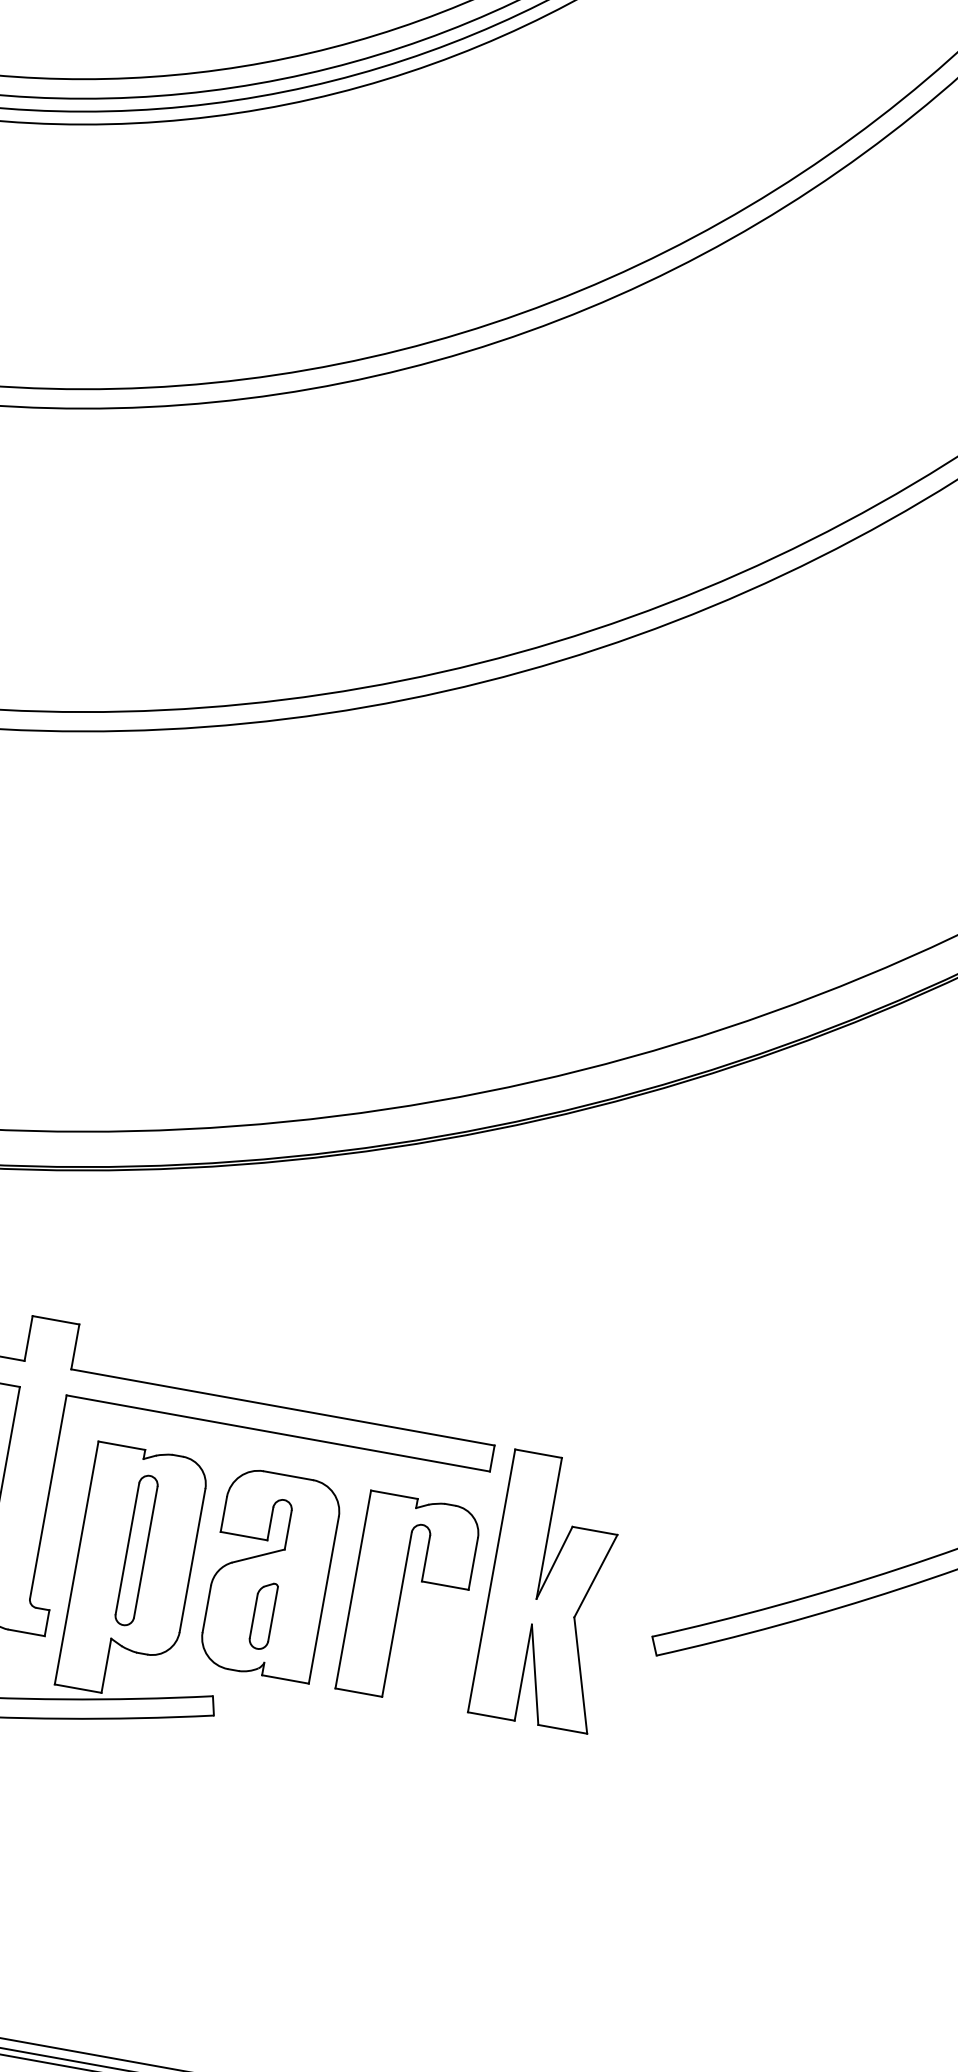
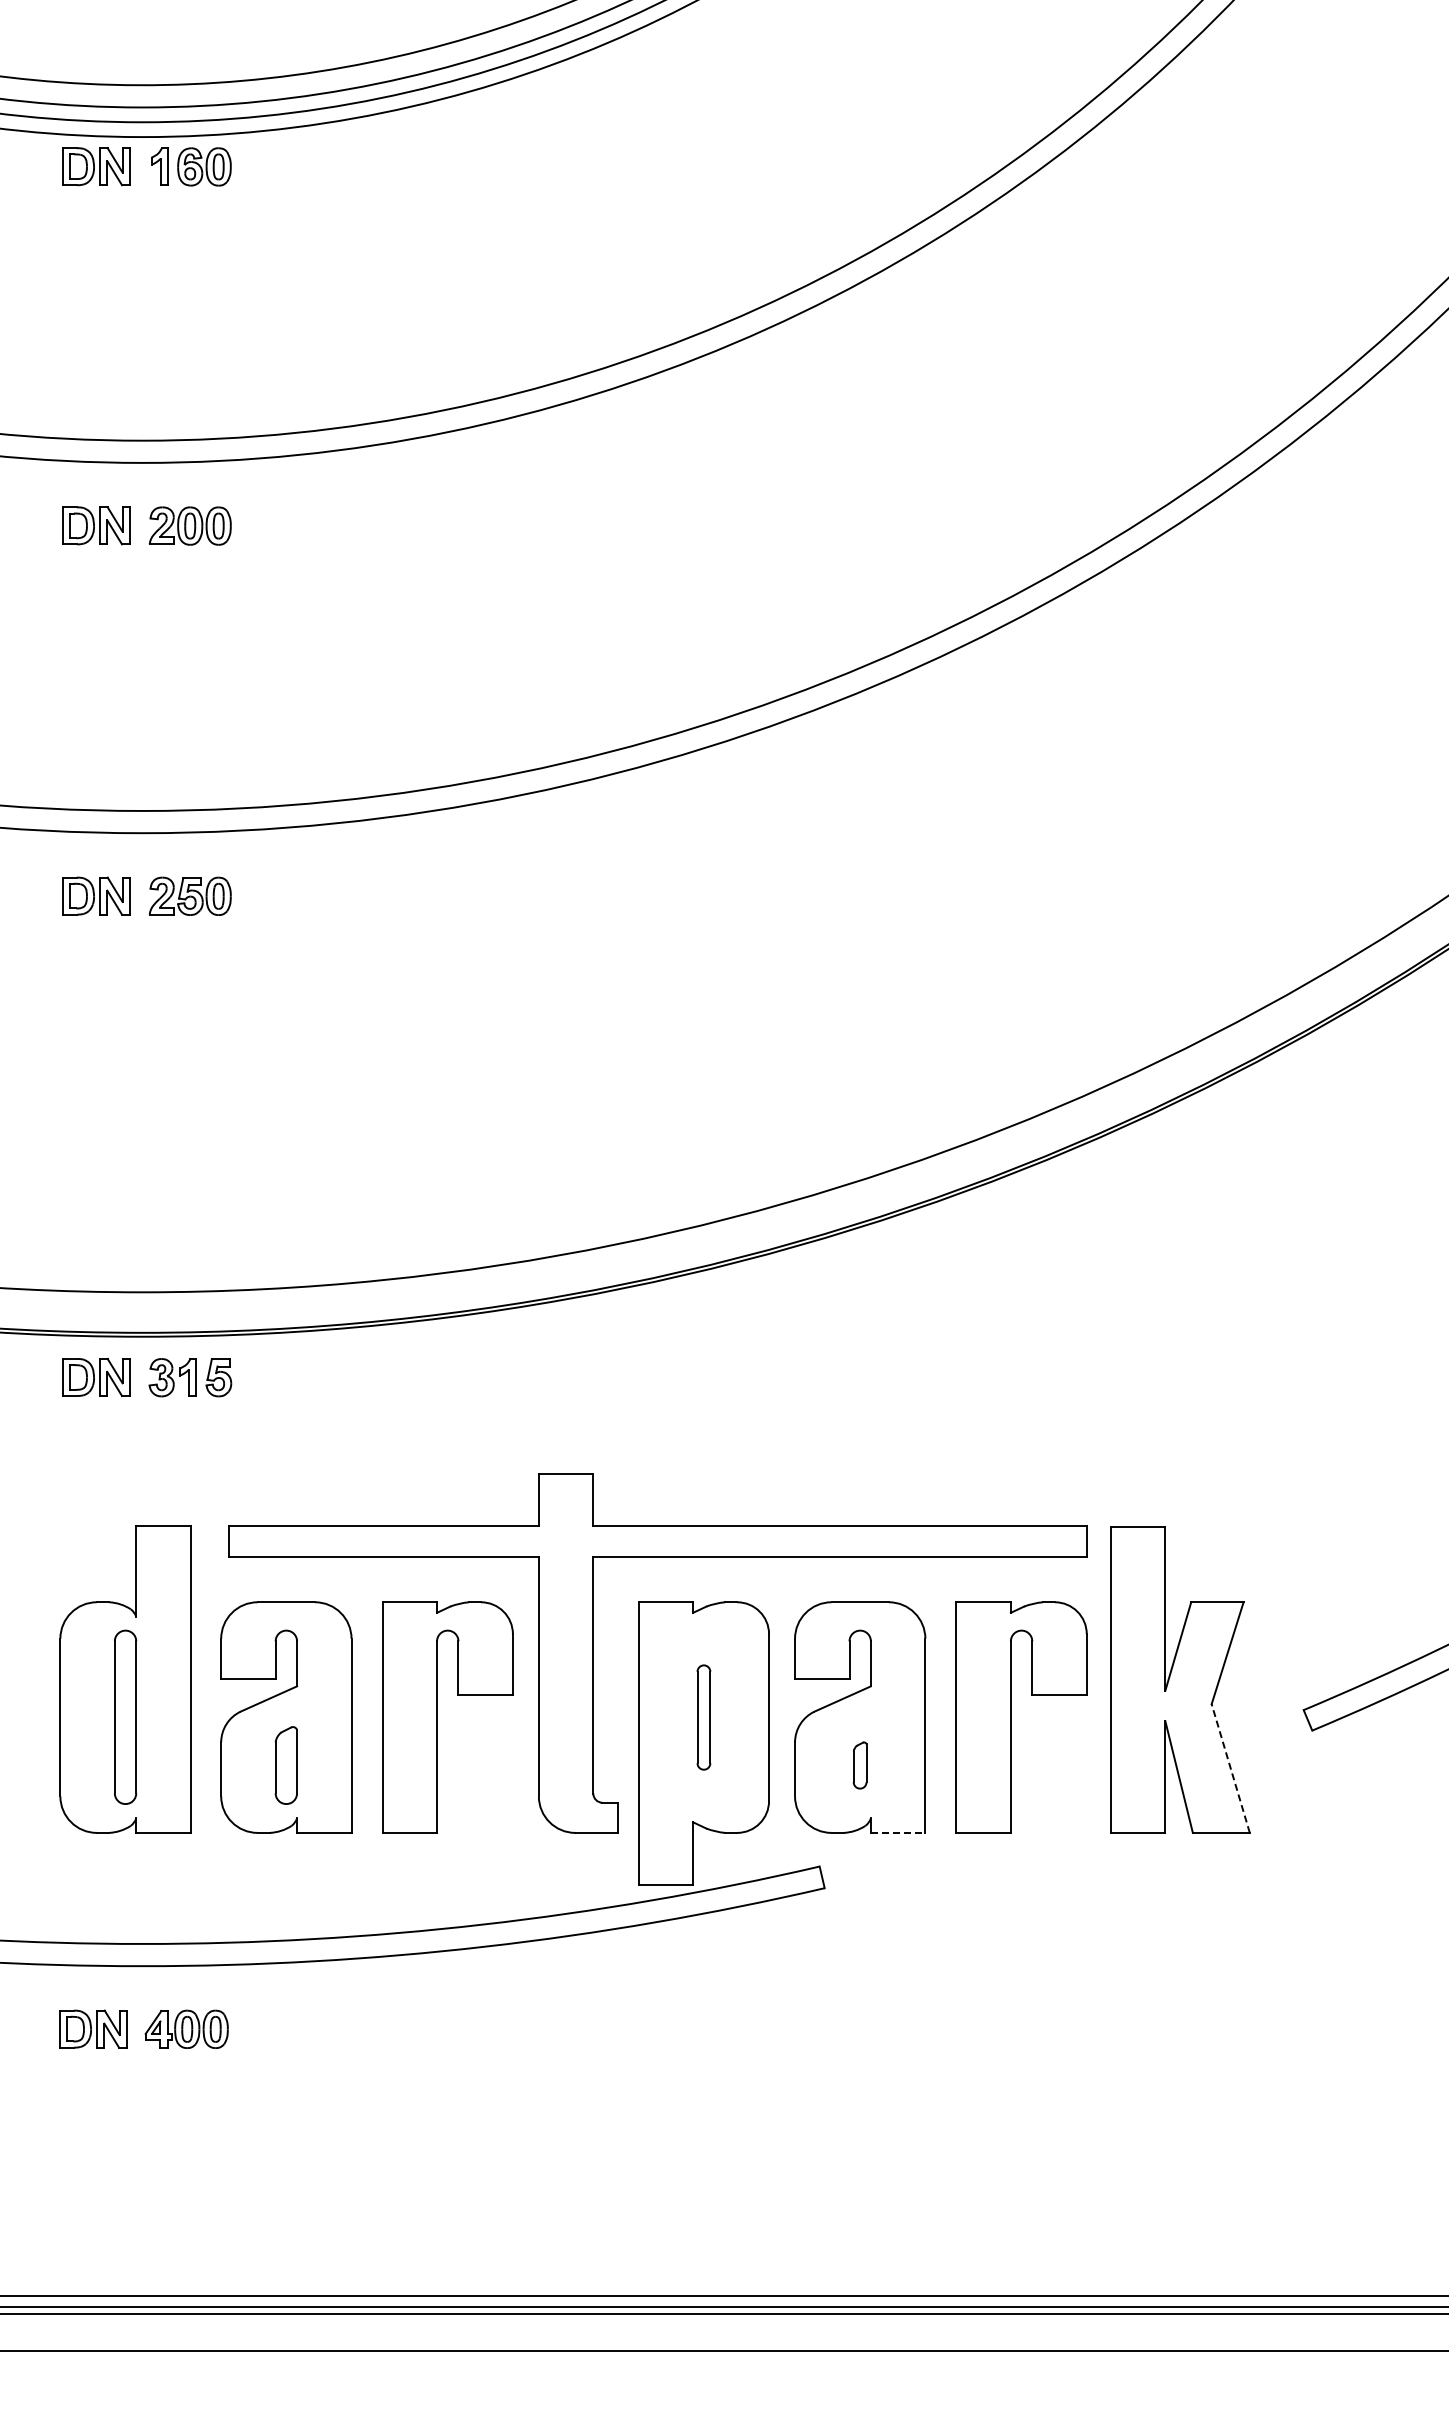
part: (136, 1550) -> (703, 1717), size x0.6
part: (262, 1615) -> (859, 1765), size x0.6
line: (580, 1675) -> (1230, 1768), solid -> dashed
line: (285, 1679) -> (898, 1832), solid -> dashed

